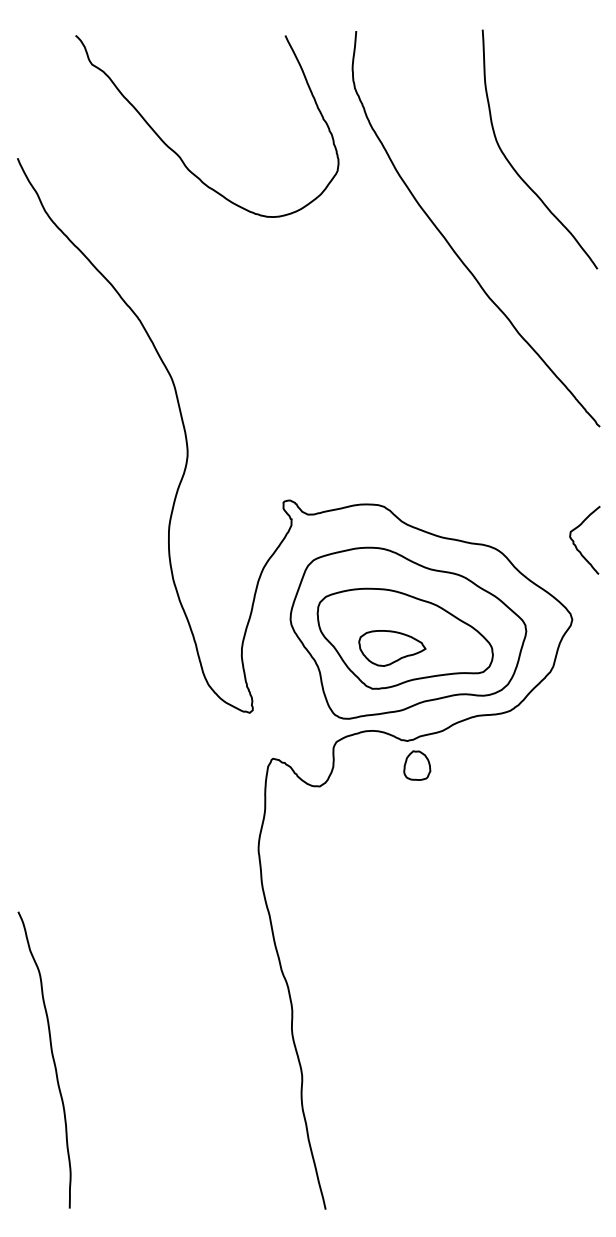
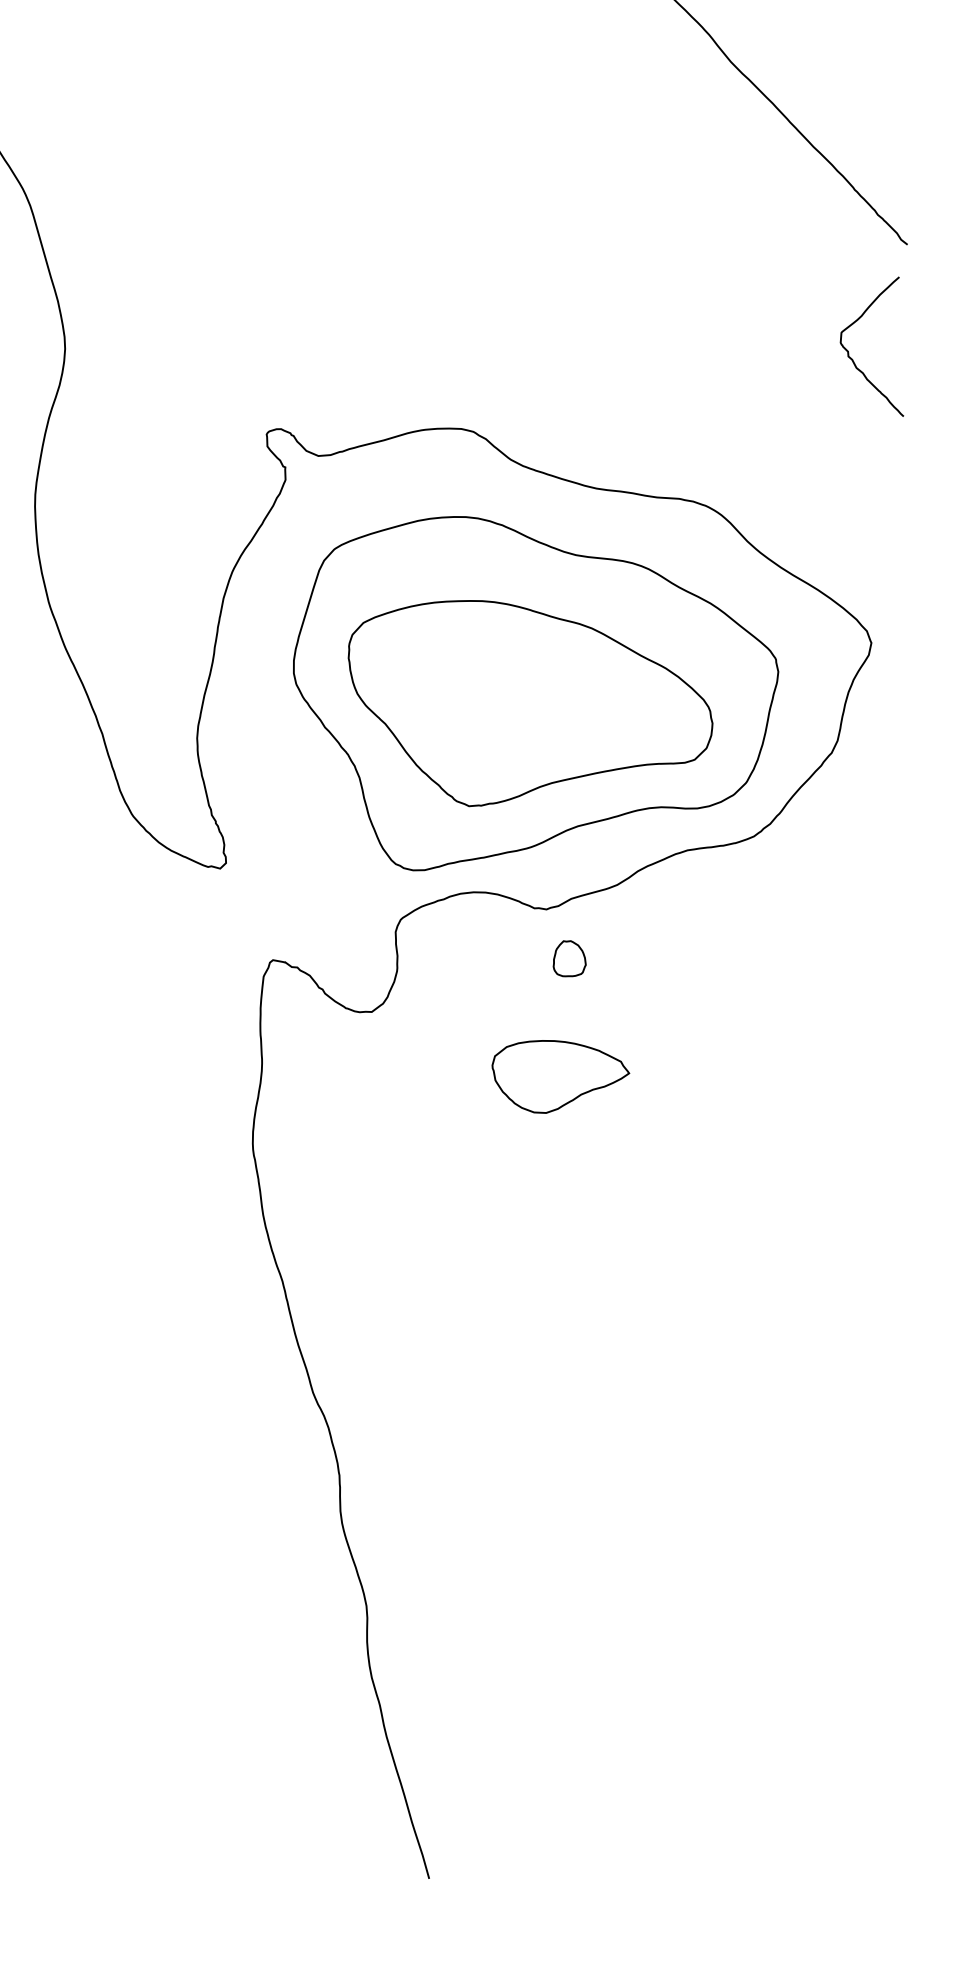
curve: (576, 545) -> (854, 359), moved
part: (392, 648) -> (561, 1076), moved
part: (417, 765) -> (569, 958), size x0.6

